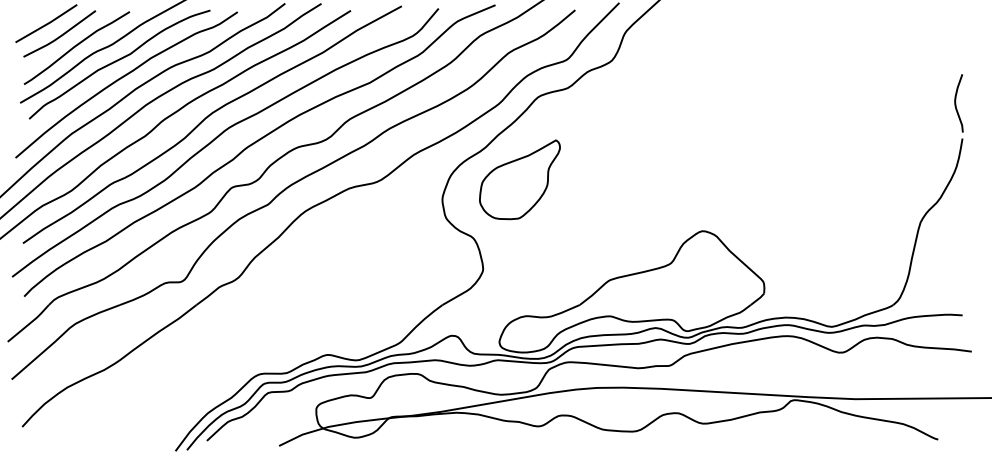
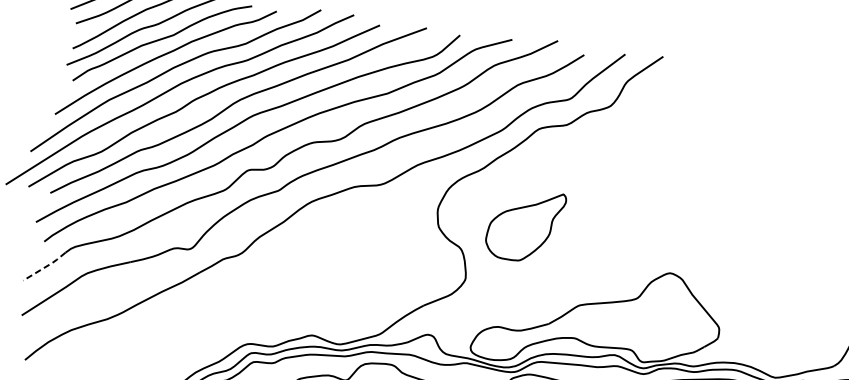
part: (519, 179) -> (524, 225), moved
line: (29, 323) -> (45, 266), solid -> dashed

